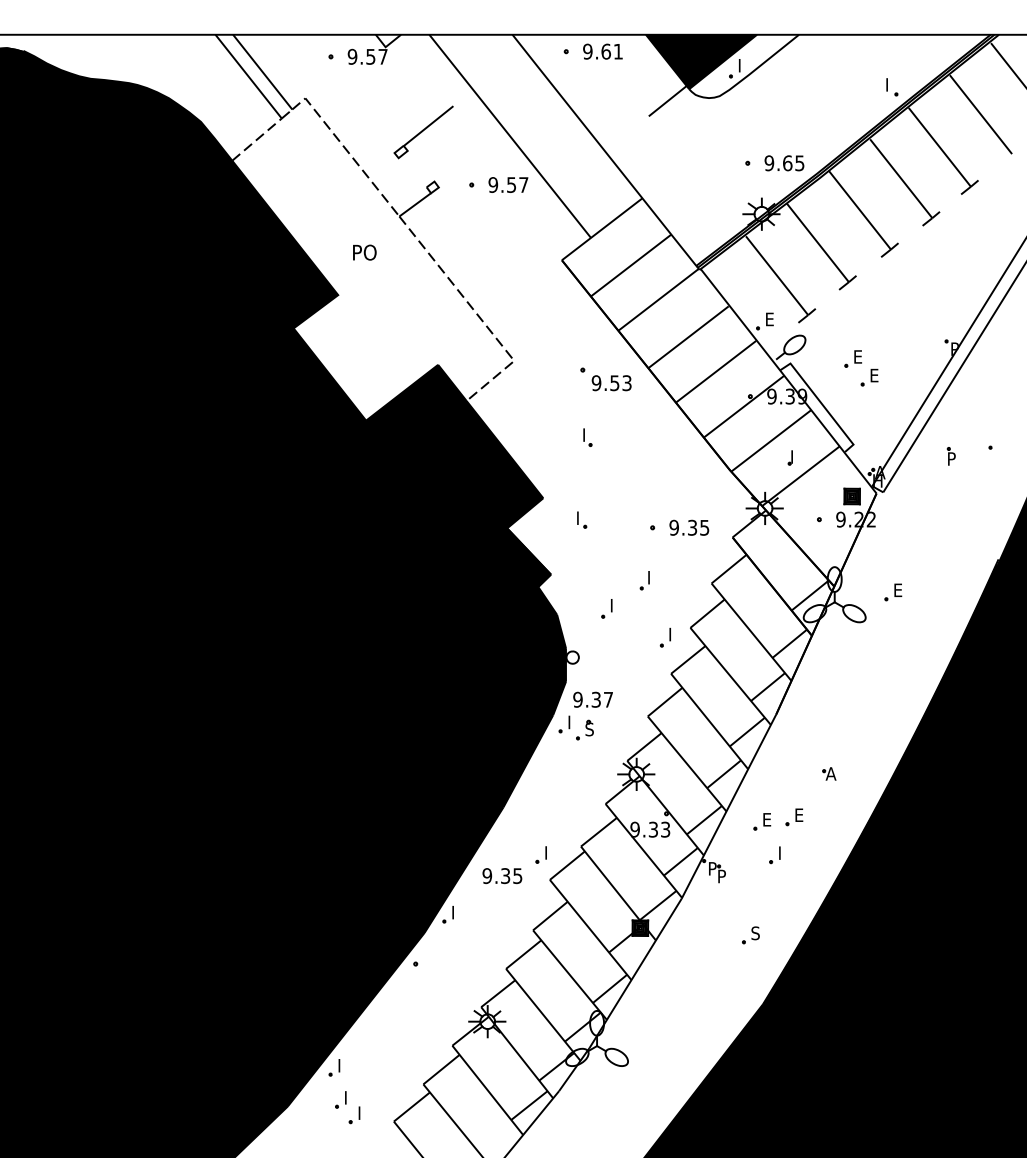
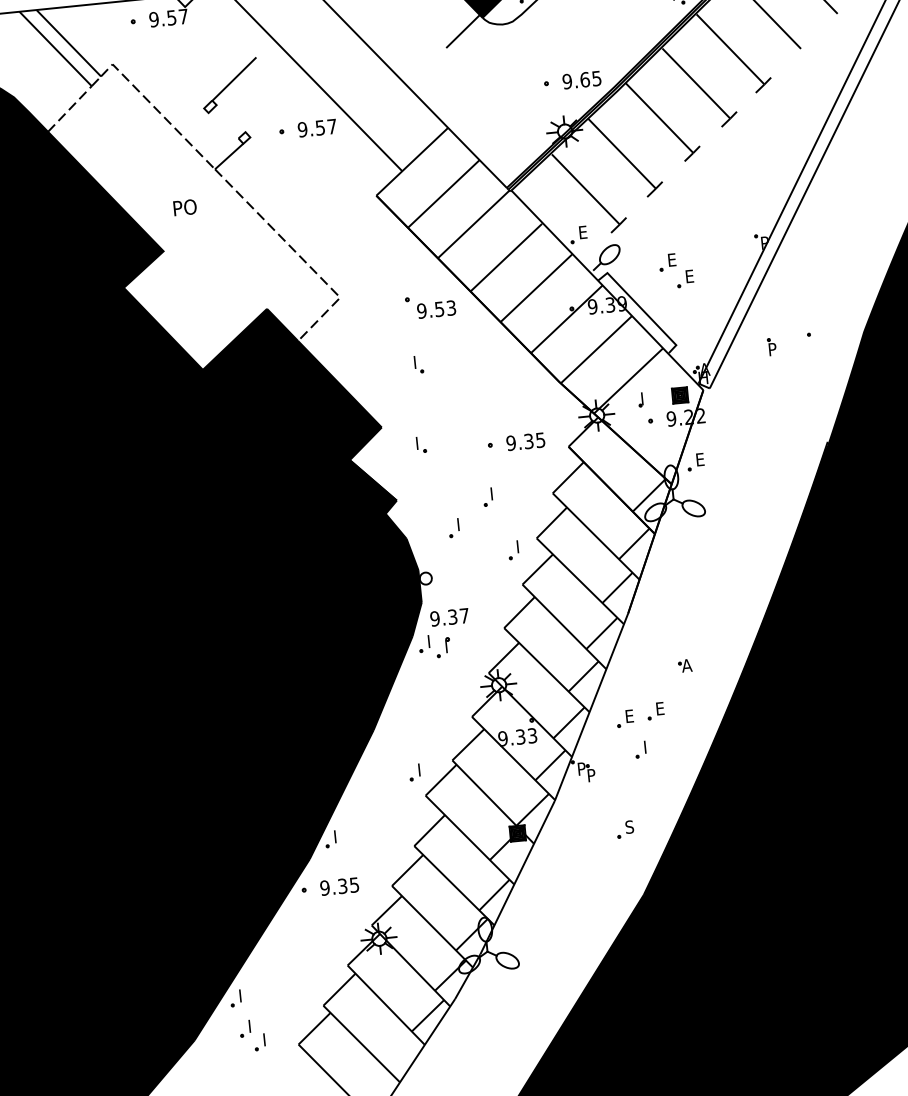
part: (789, 457) -> (639, 399), moved
part: (893, 592) -> (695, 462), moved
text: (589, 729) -> (449, 646), S -> I
text: (502, 876) -> (339, 887), moved

